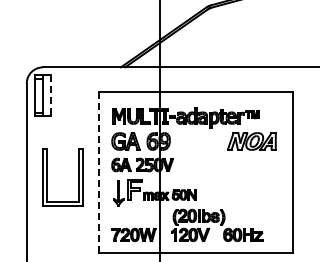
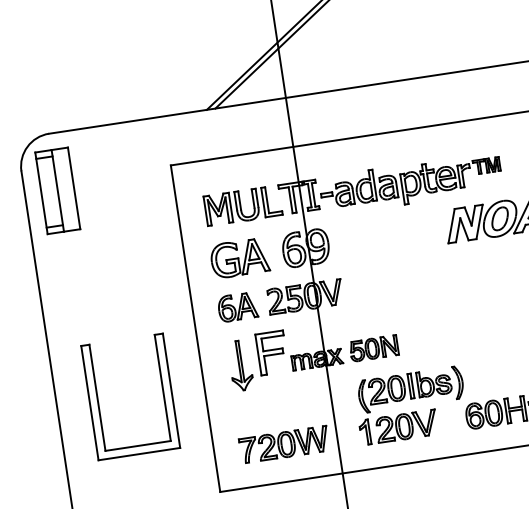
line: (51, 96) -> (75, 190), dashed -> solid
line: (99, 172) -> (195, 329), dashed -> solid
part: (47, 177) -> (99, 401), moved

